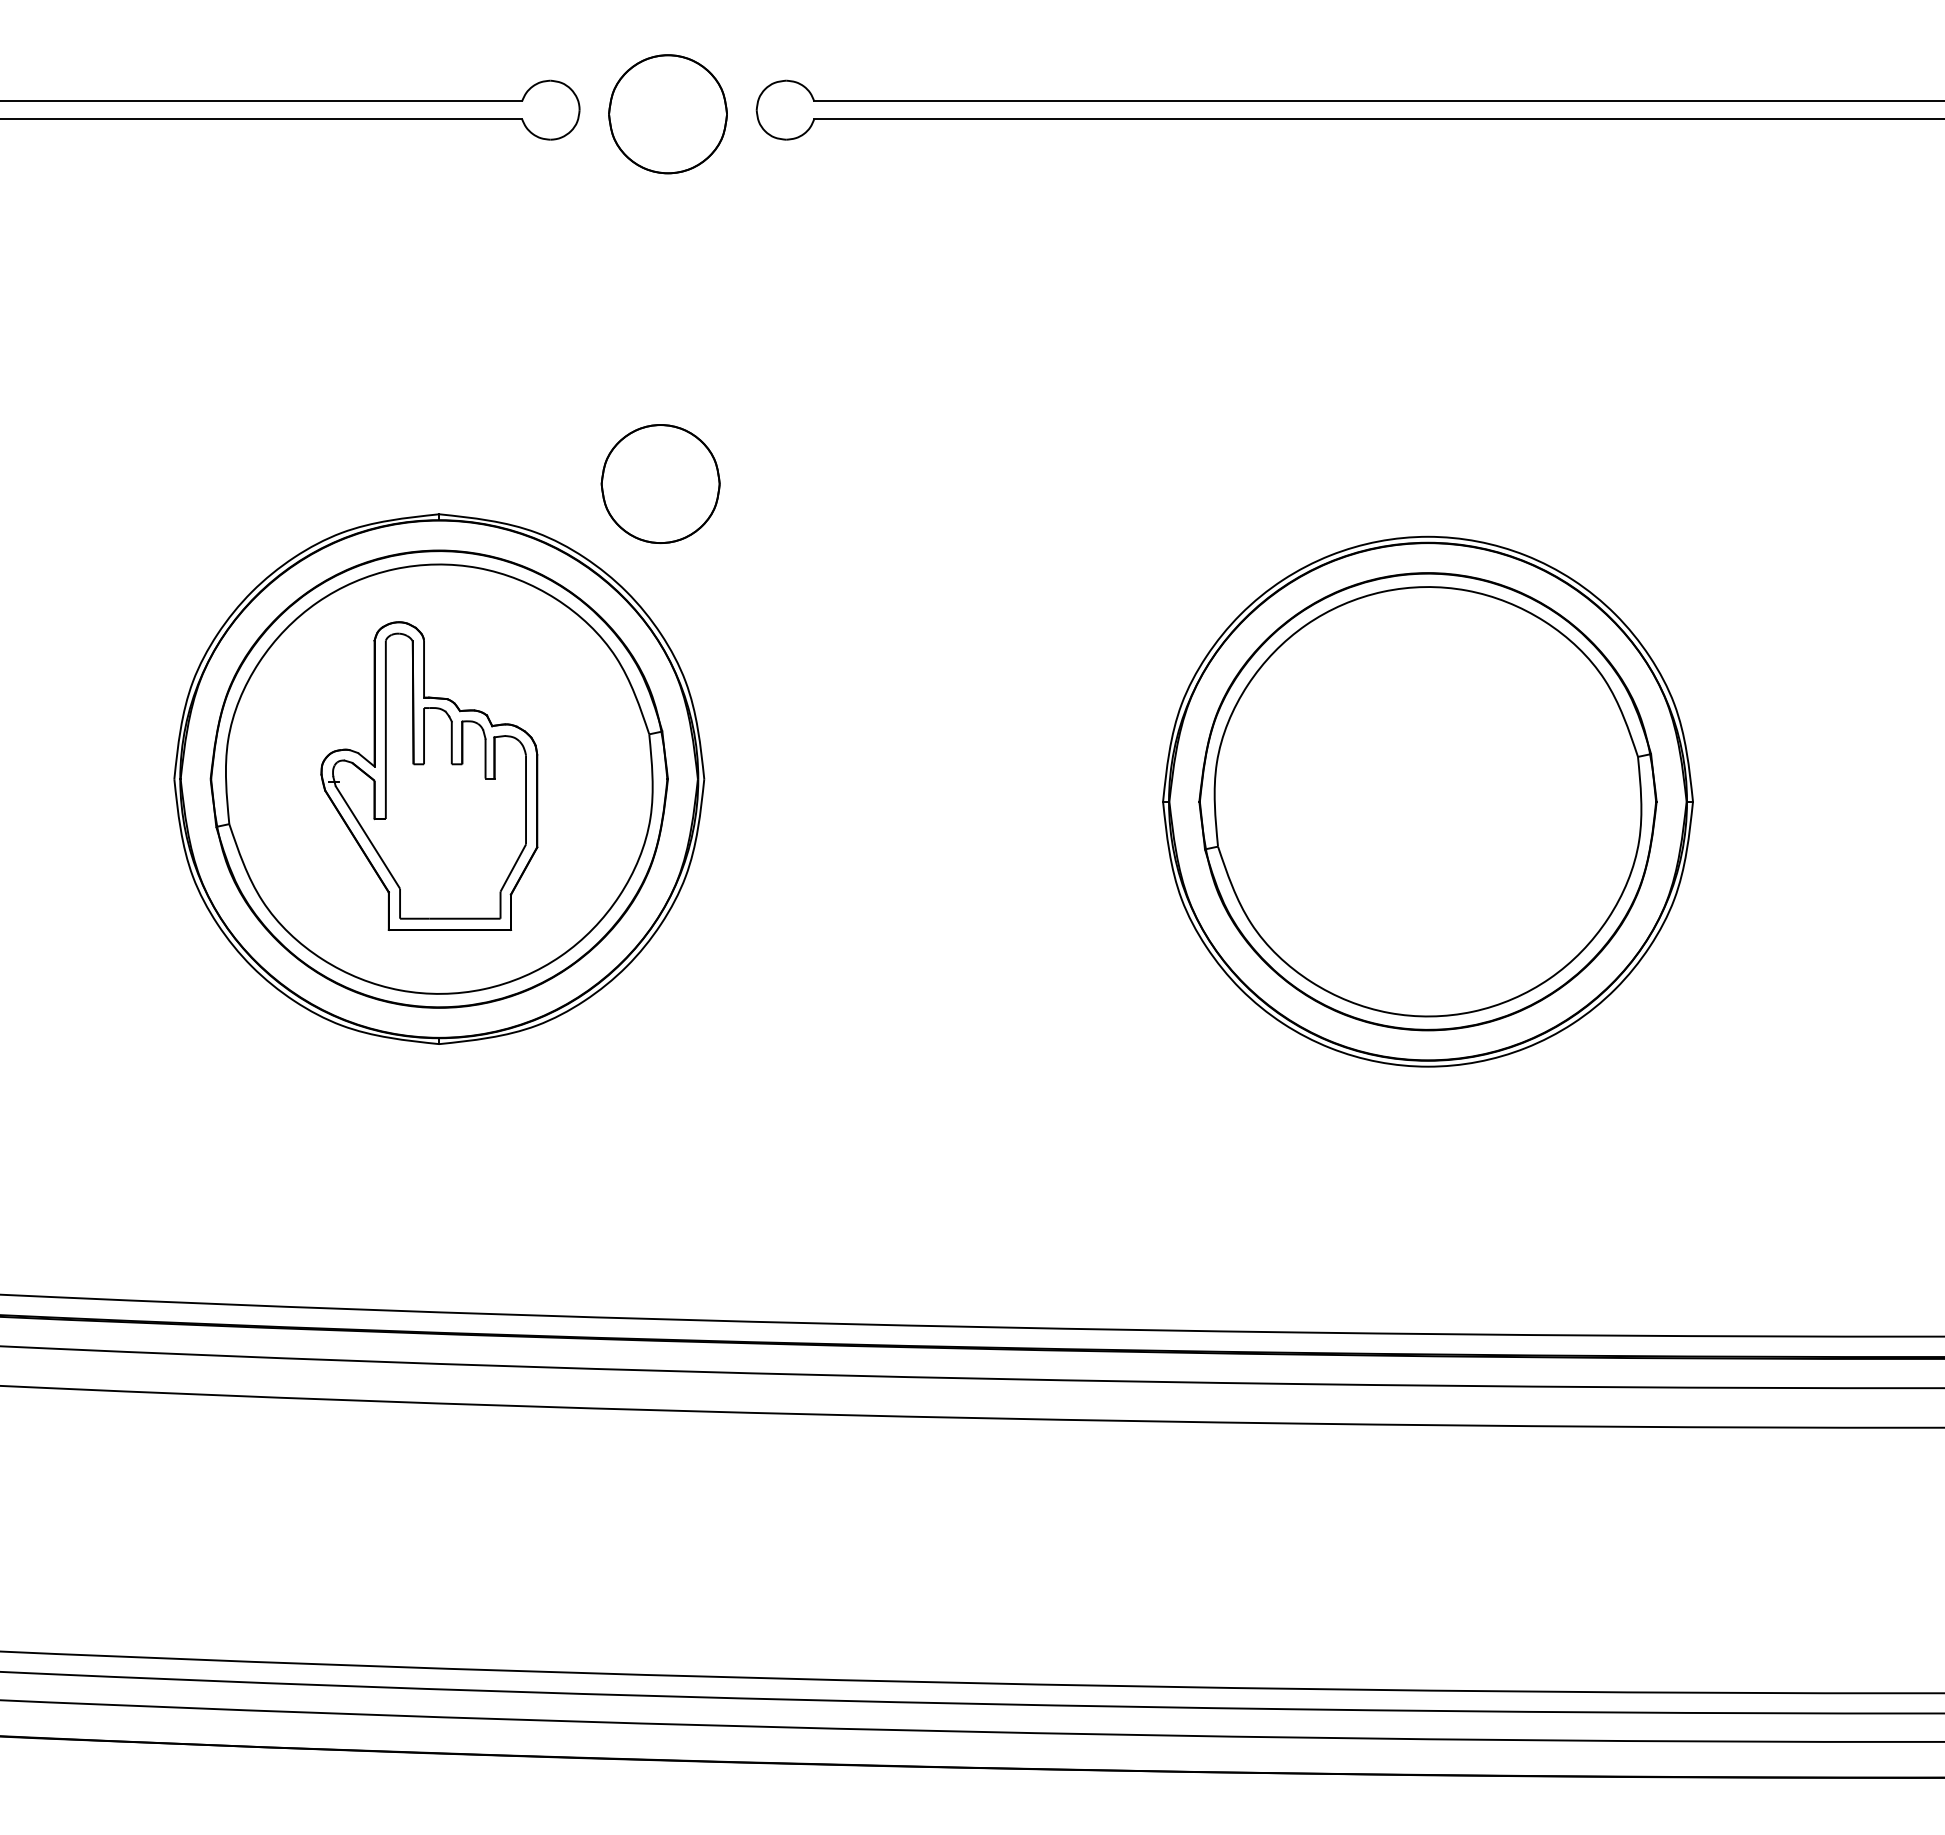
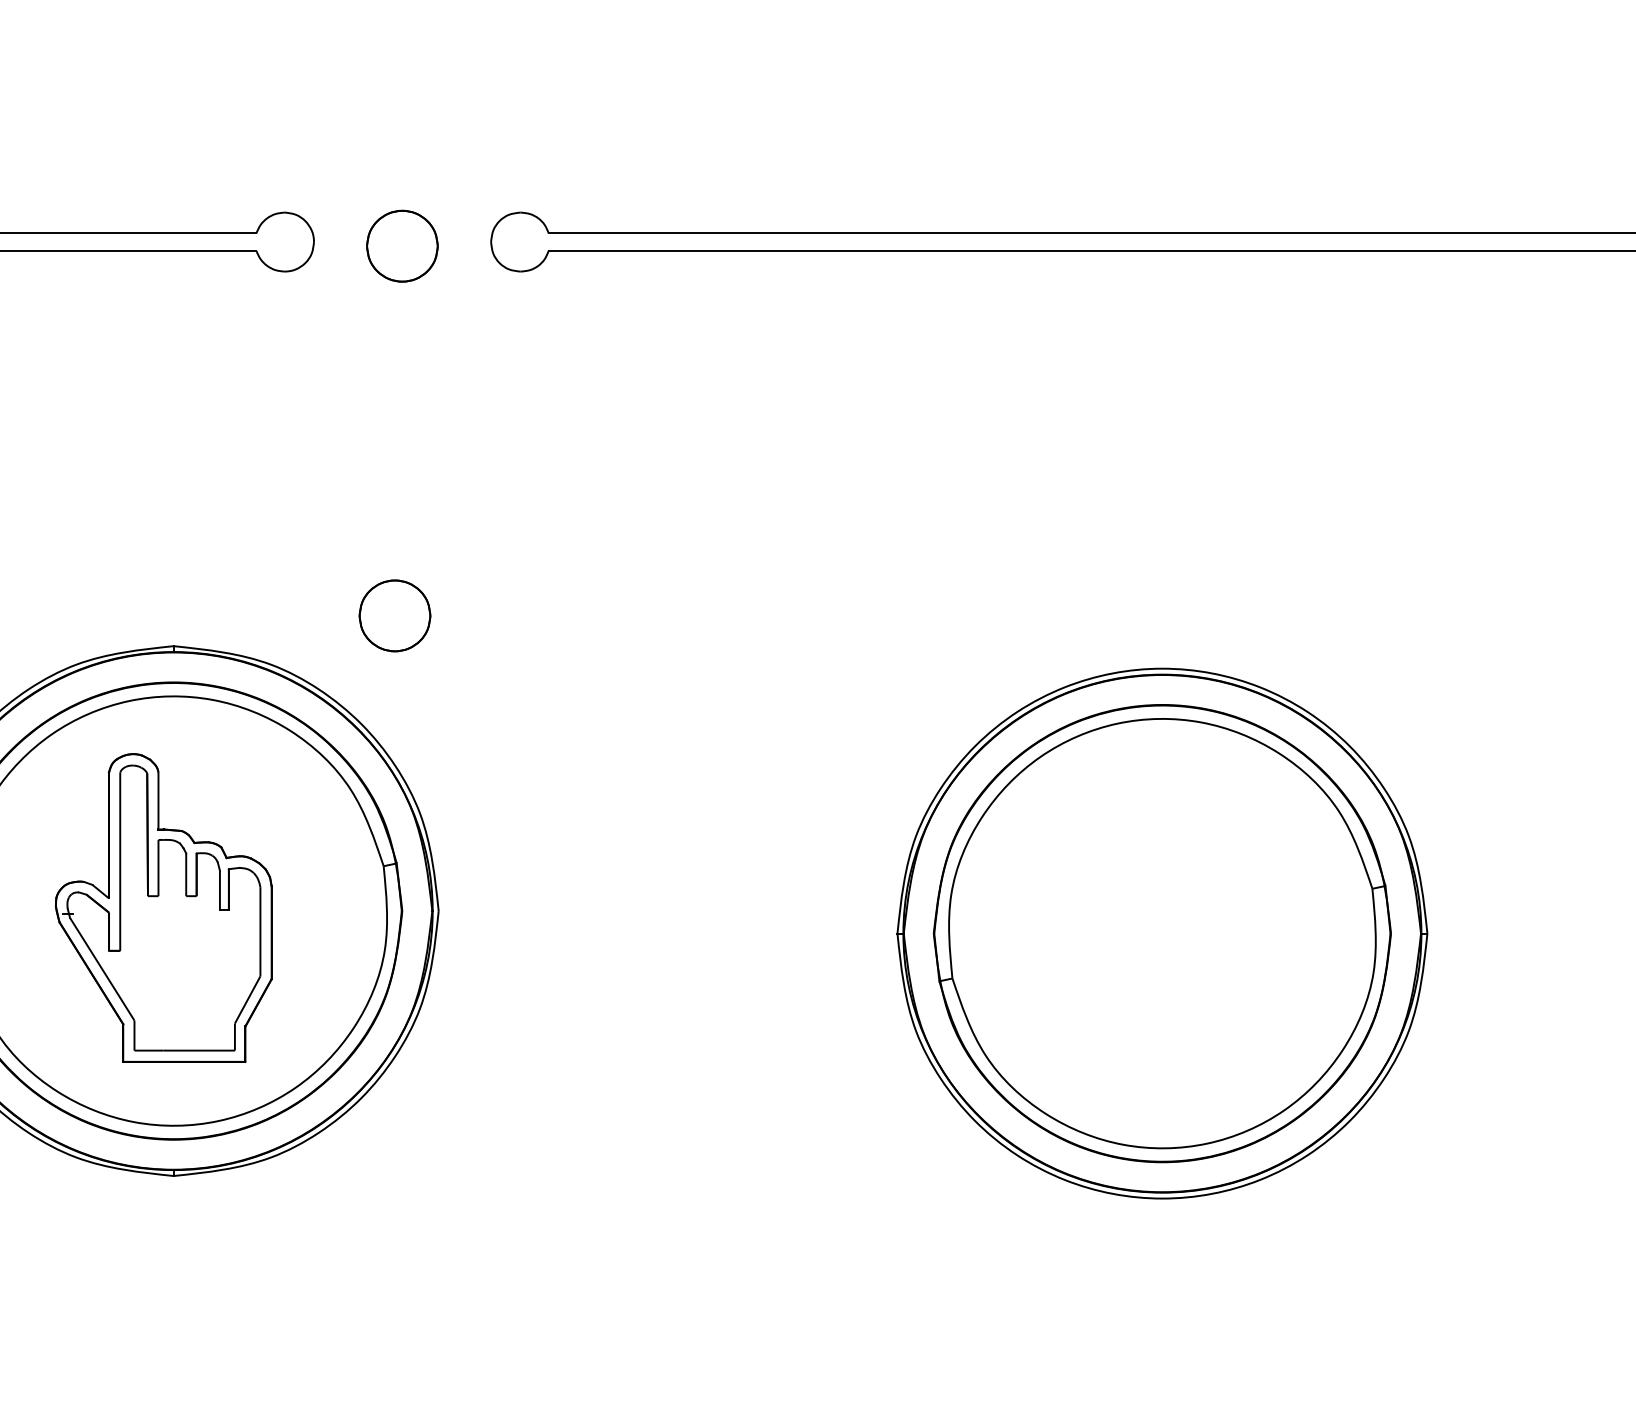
part: (667, 114) -> (401, 246), size x0.6
part: (660, 483) -> (394, 615), size x0.6

